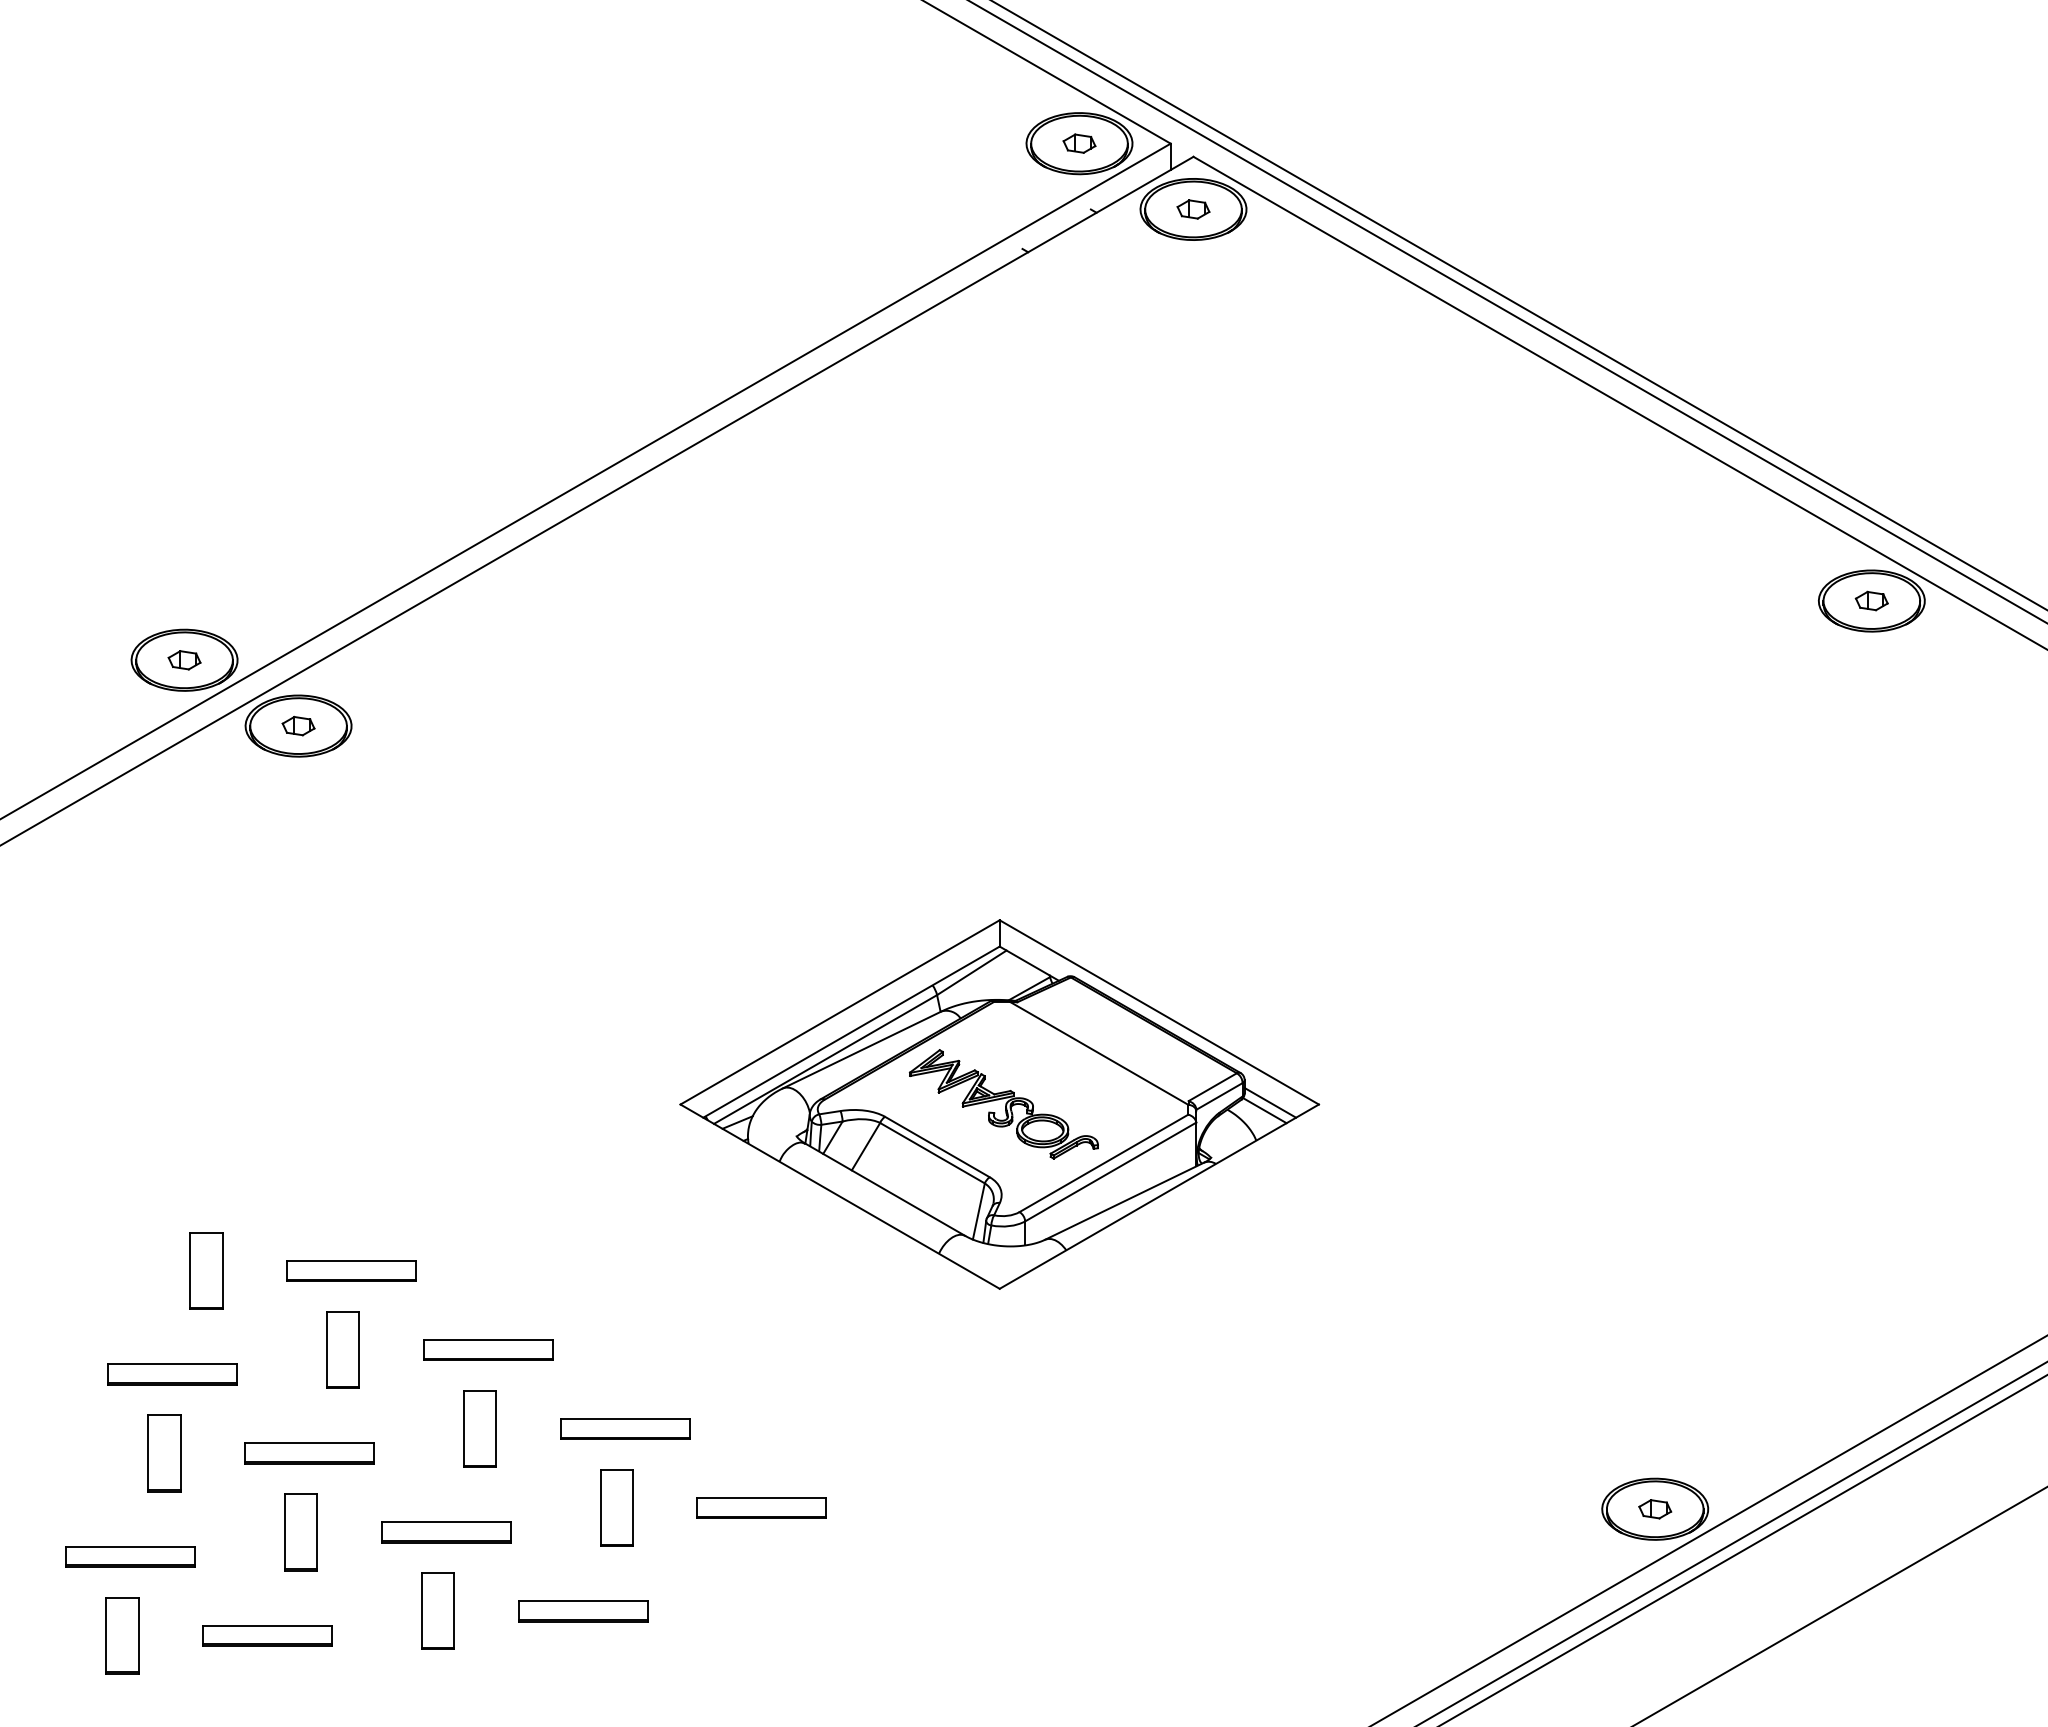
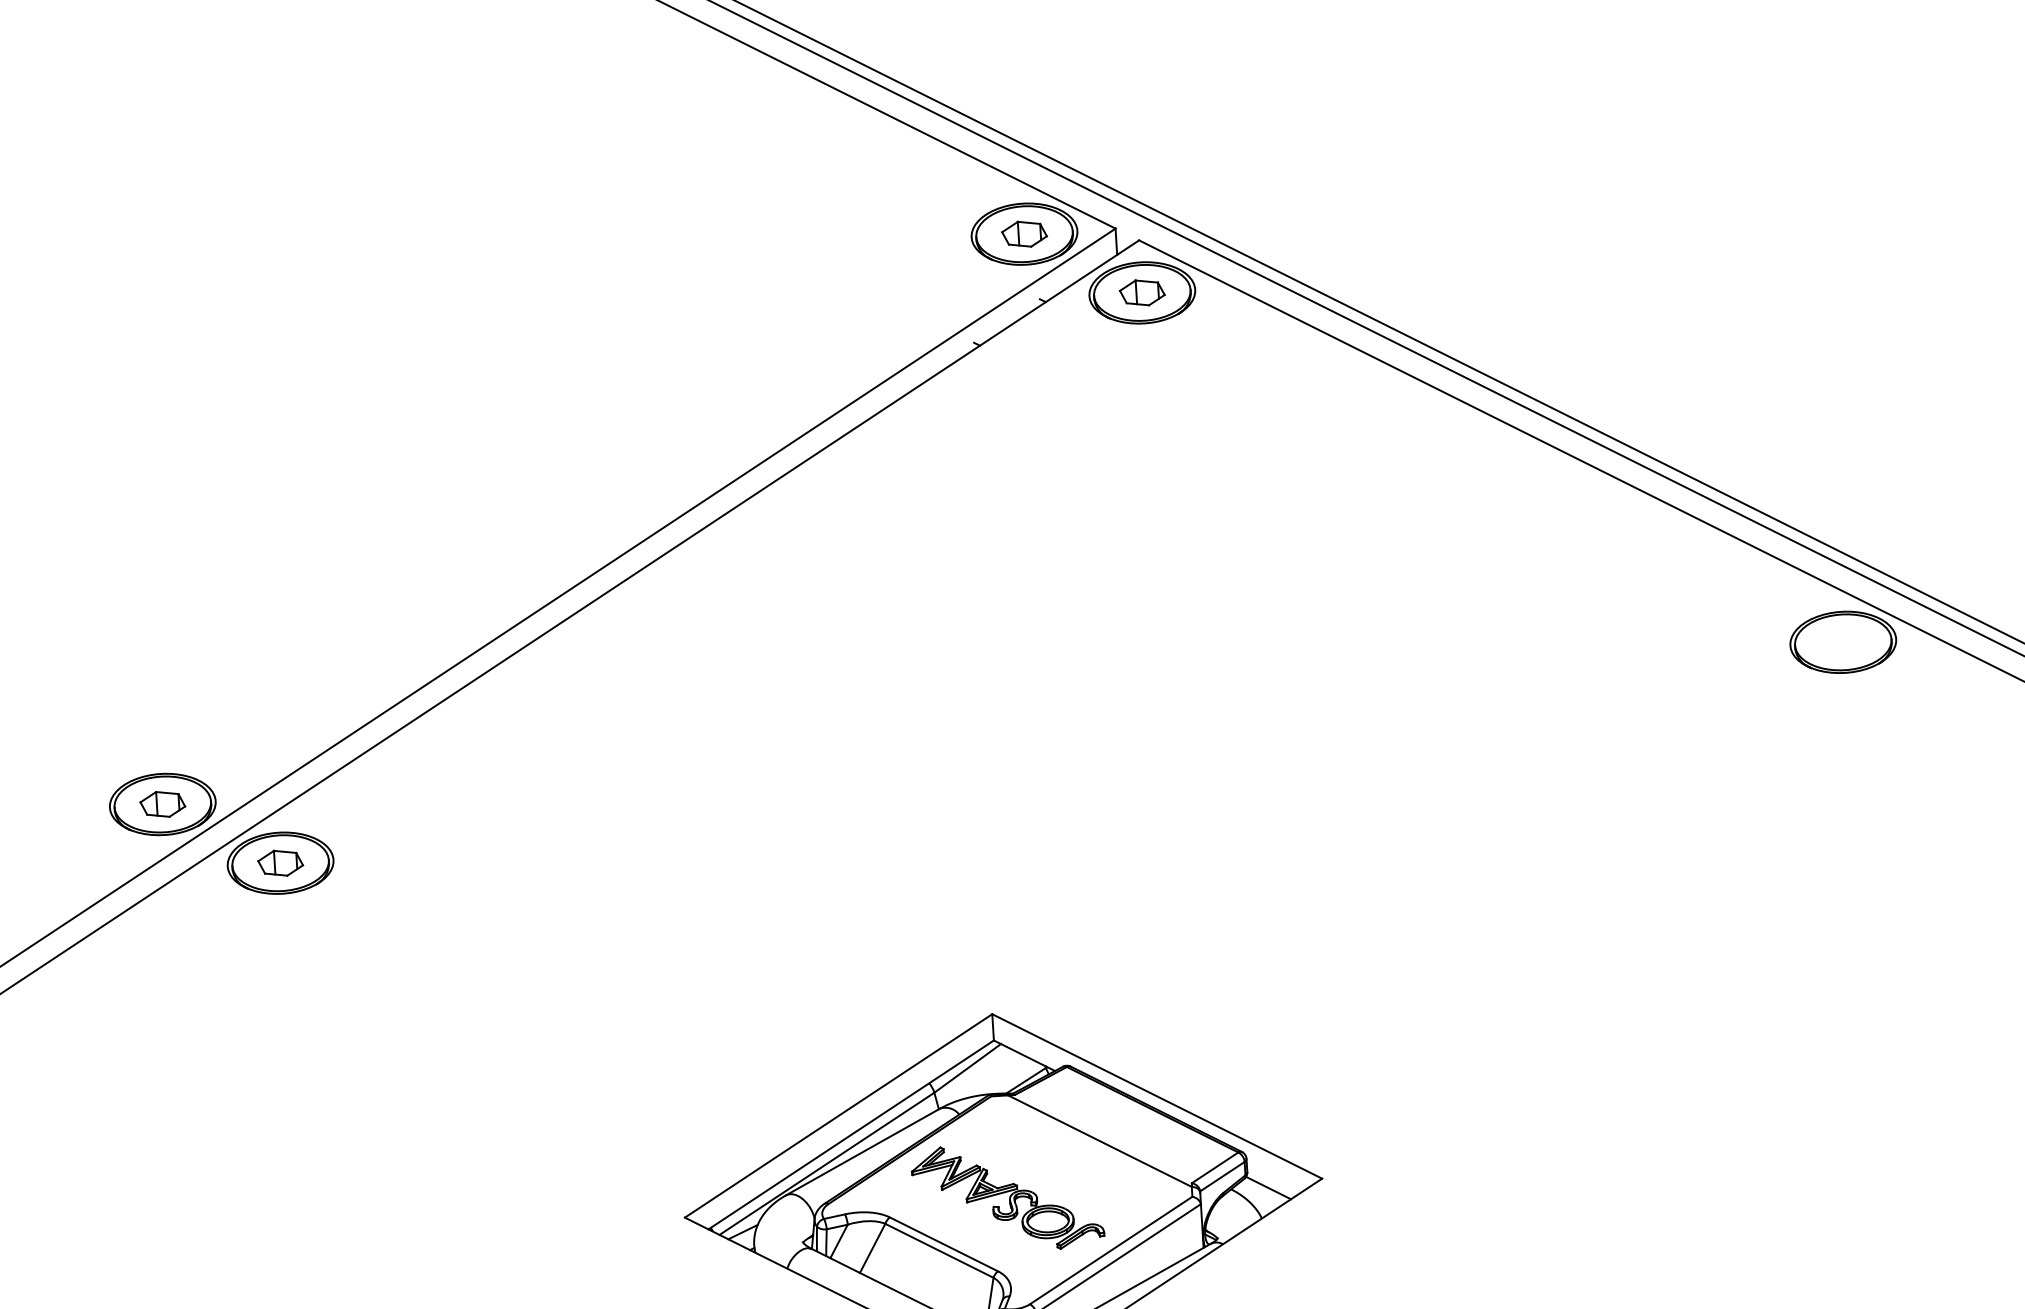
part: (1079, 143) -> (1024, 234), size x1.4
part: (1193, 209) -> (1142, 292), size x1.4
part: (1871, 600) -> (1842, 641), removed
part: (184, 660) -> (162, 804), size x1.4
part: (298, 725) -> (280, 862), size x1.4
line: (1270, 1102) -> (1273, 1179), removed

